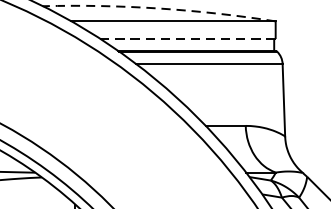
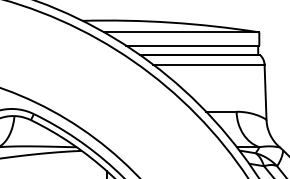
arc: (160, 8) -> (171, 22), dashed -> solid
line: (187, 38) -> (192, 45), dashed -> solid

